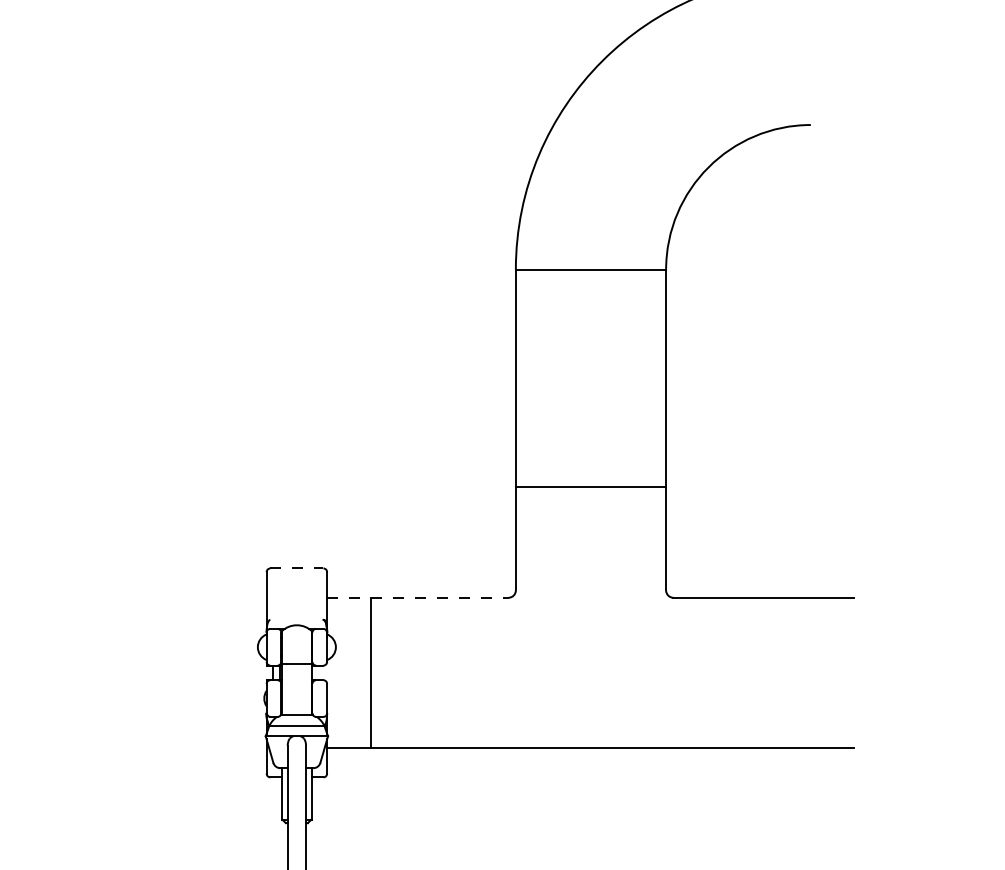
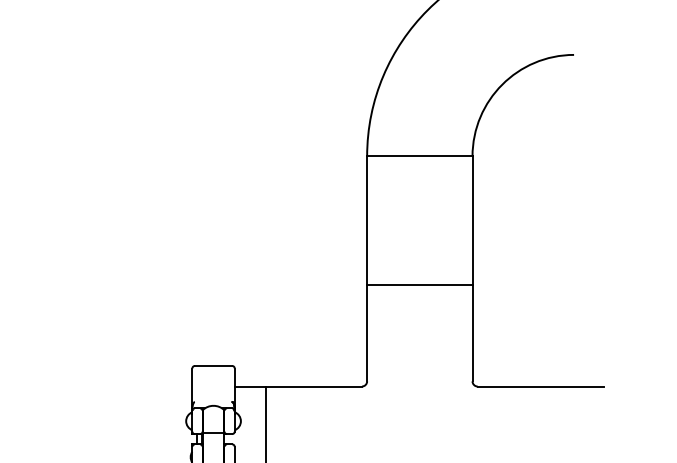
line: (590, 487) -> (419, 285), moved
line: (296, 568) -> (213, 365), dashed -> solid
line: (417, 597) -> (298, 386), dashed -> solid

